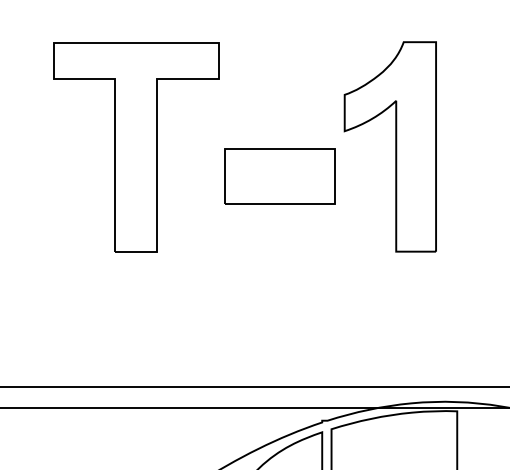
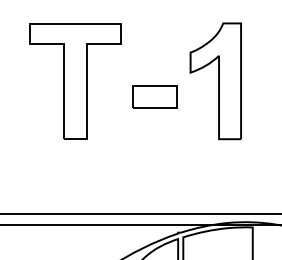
part: (279, 174) -> (154, 96), size x0.71

